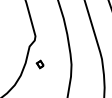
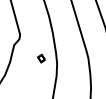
part: (39, 64) -> (40, 58), moved

